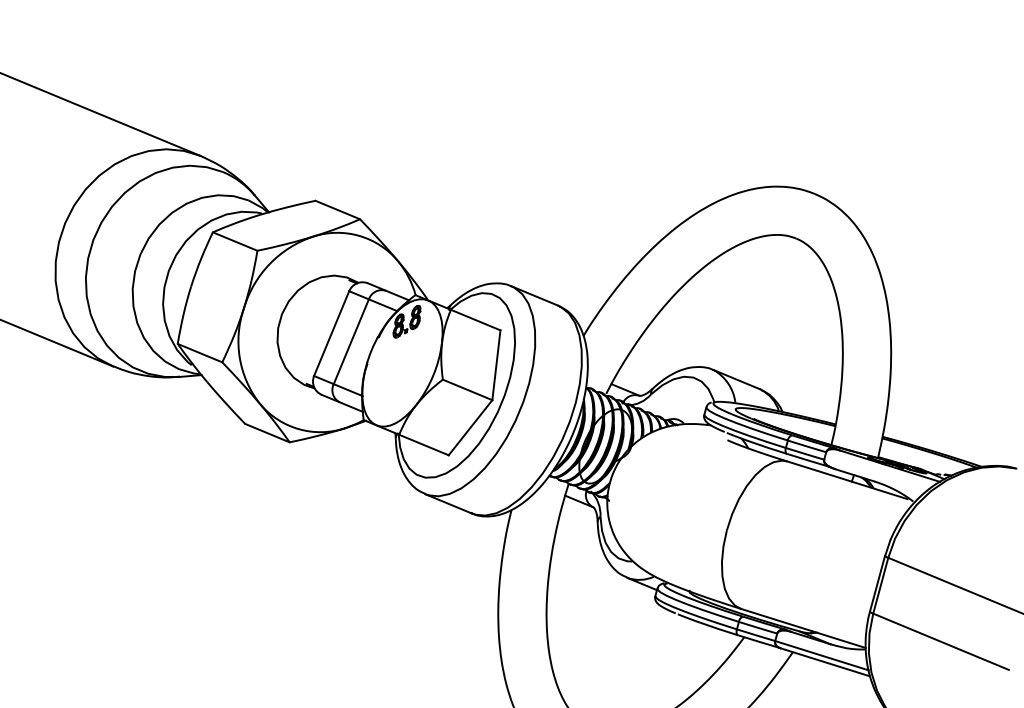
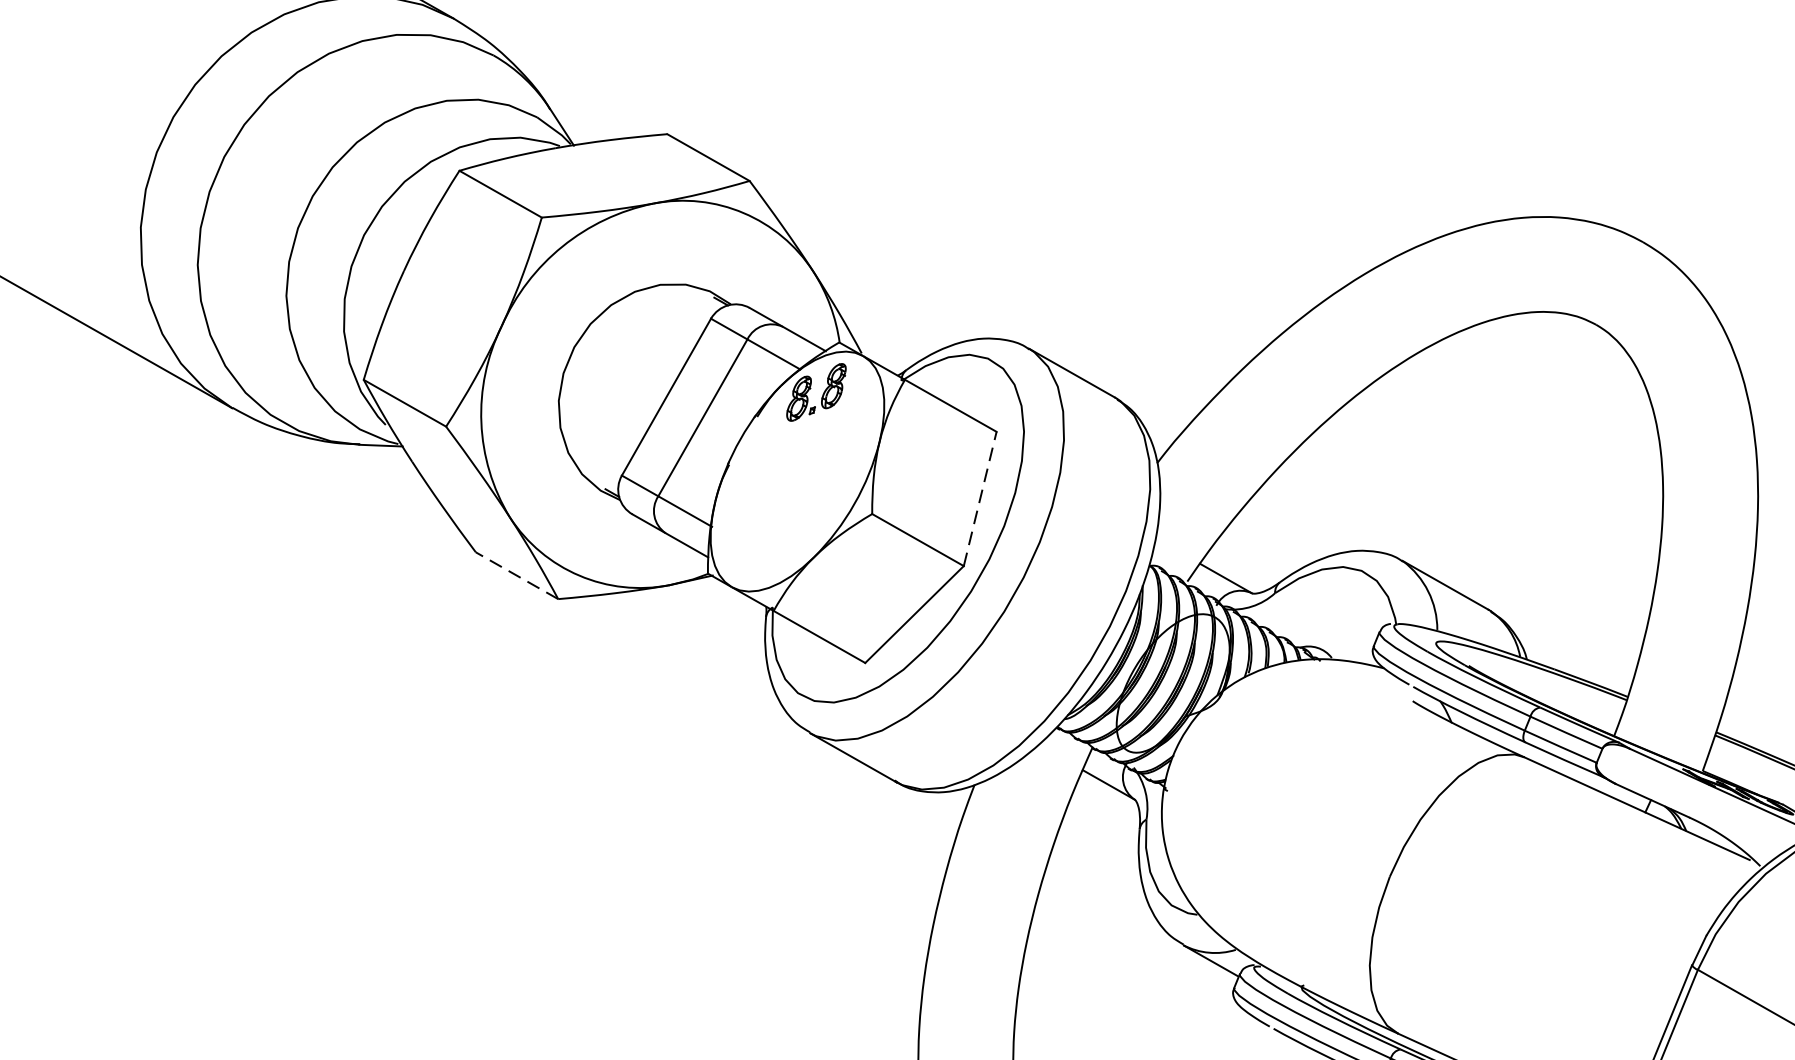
line: (496, 364) -> (980, 497), solid -> dashed
line: (267, 432) -> (517, 574), solid -> dashed

